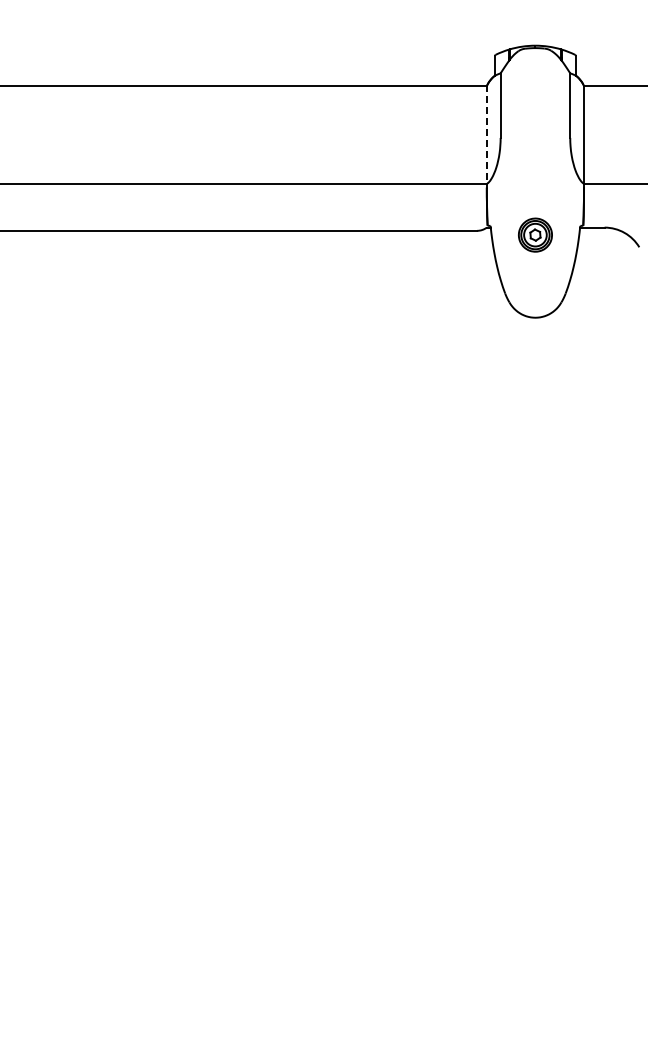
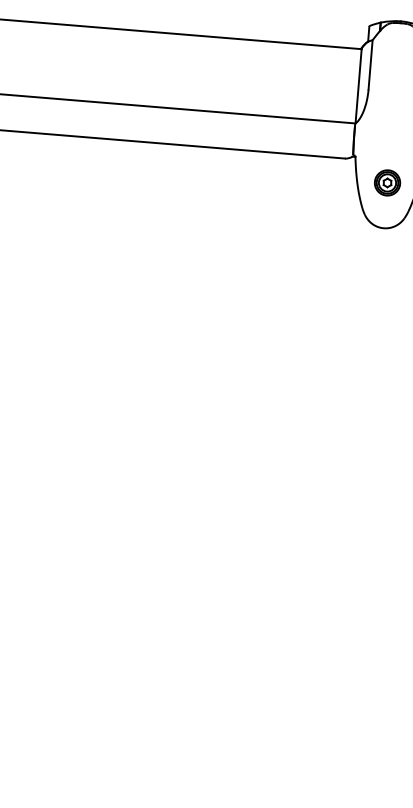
line: (487, 134) -> (358, 85), dashed -> solid
part: (535, 234) -> (387, 182), moved

